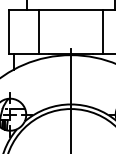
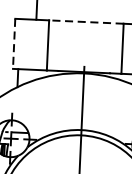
line: (70, 10) -> (85, 22), solid -> dashed
line: (9, 32) -> (14, 44), solid -> dashed

